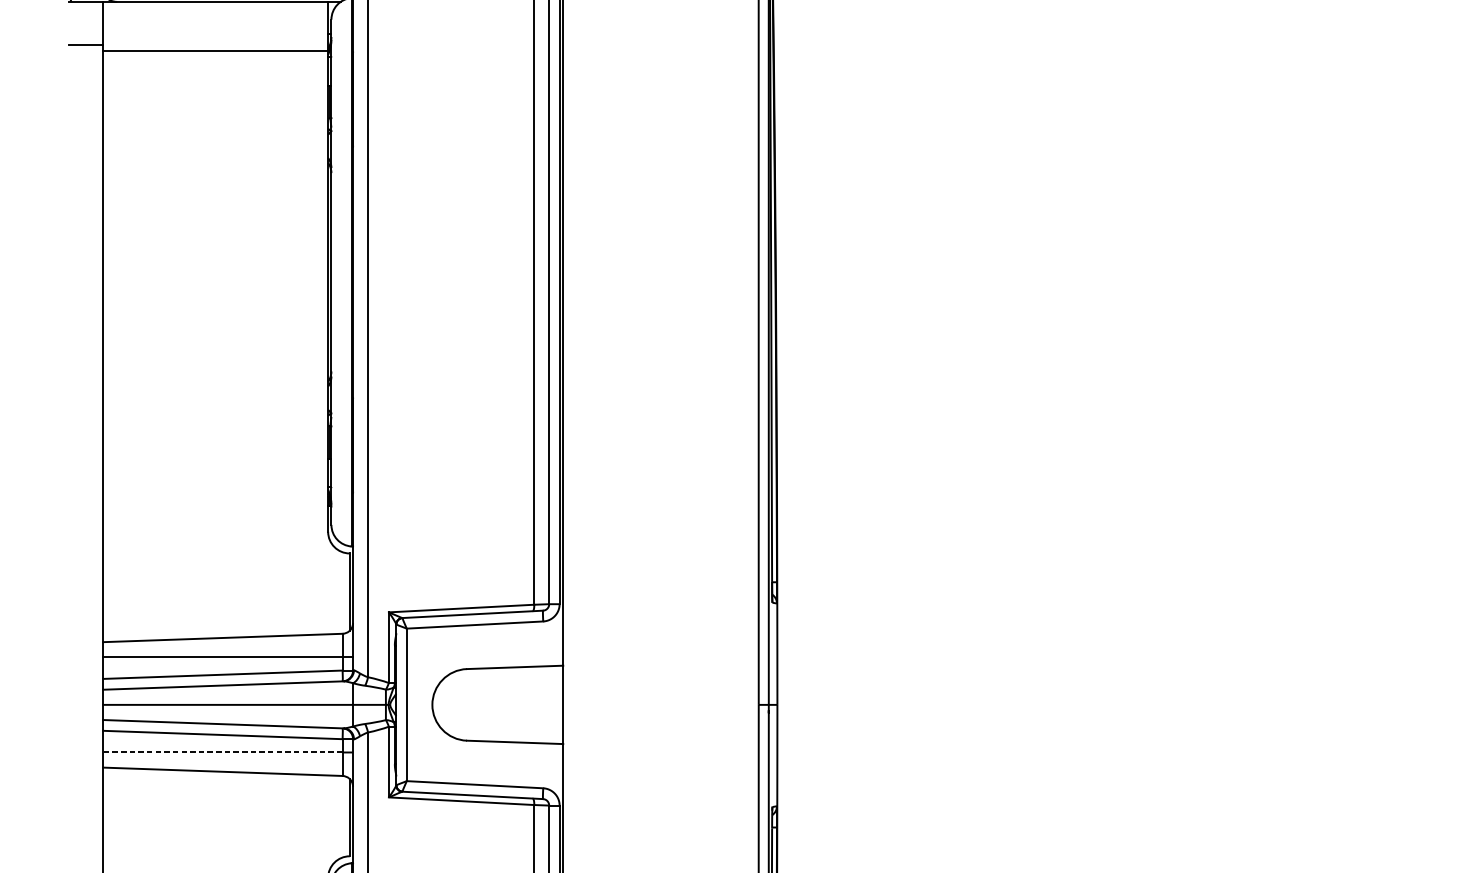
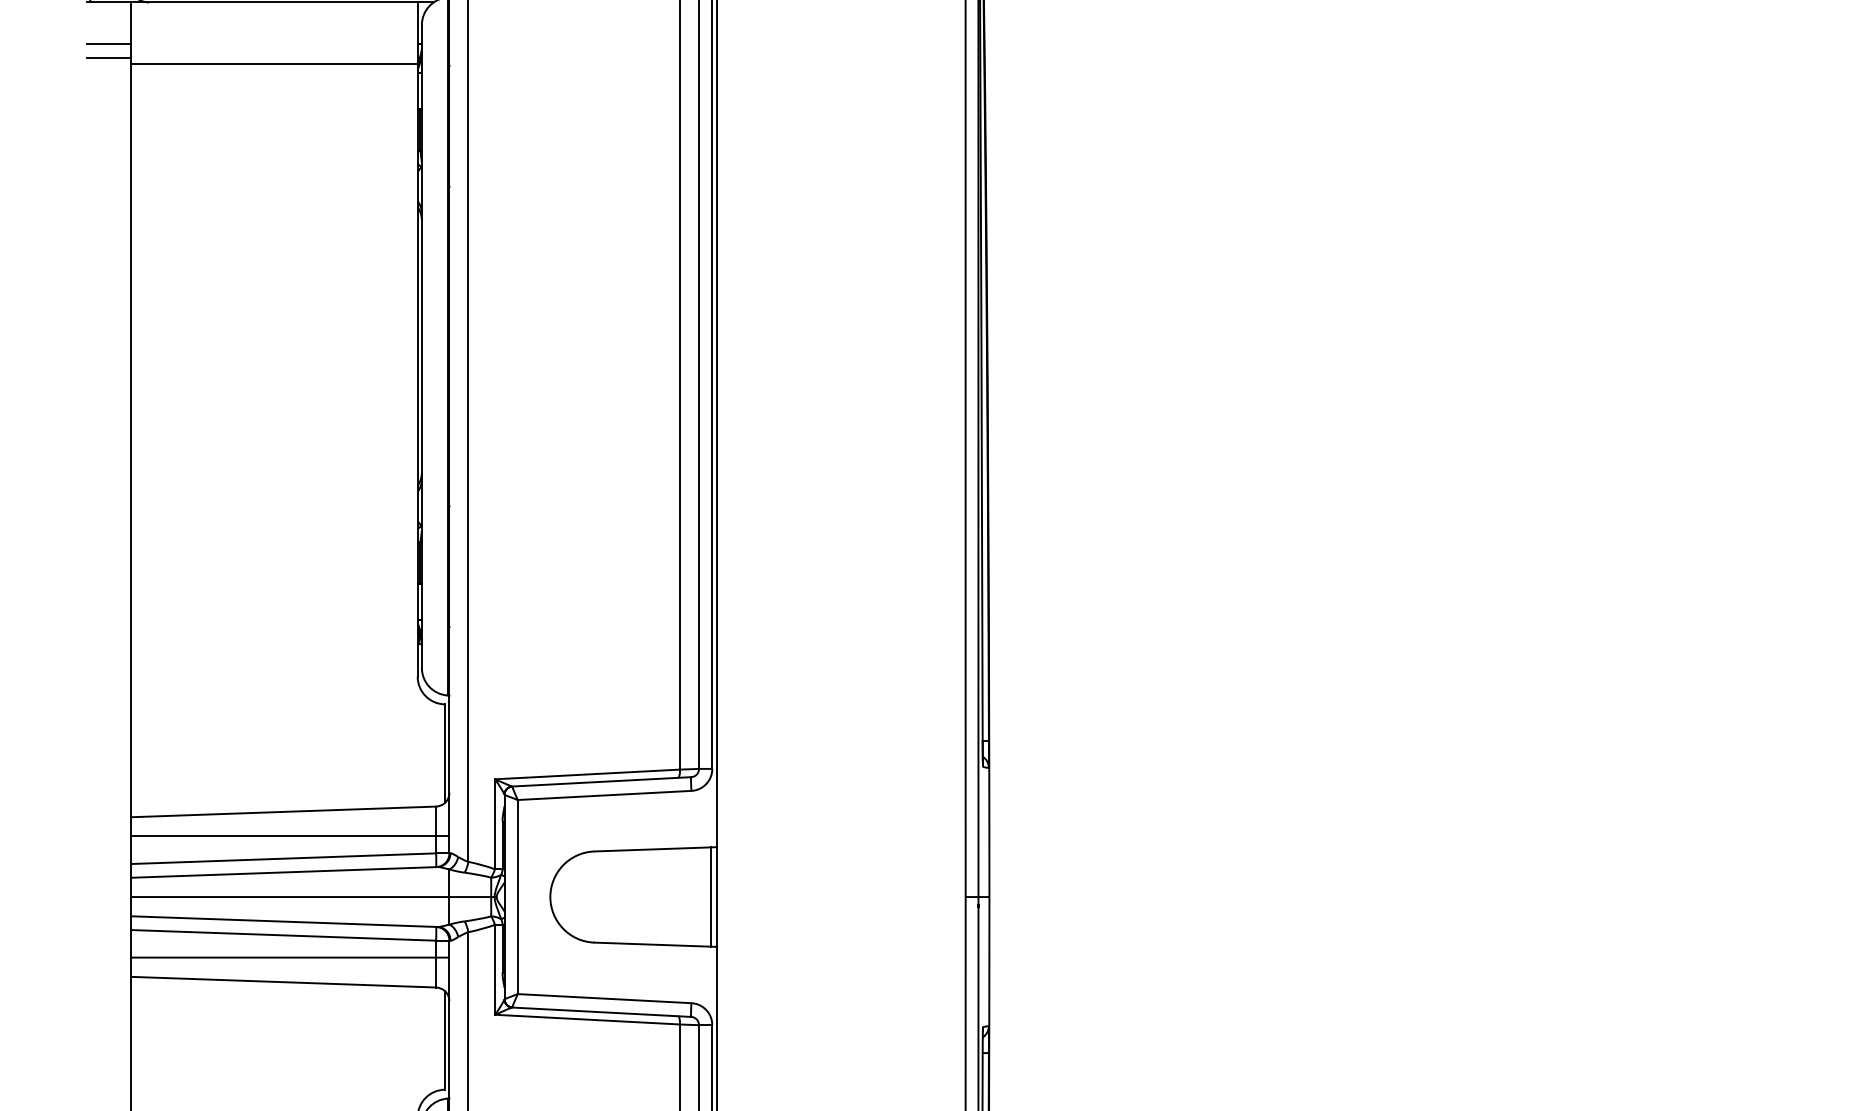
line: (85, 34) -> (109, 43), added
line: (559, 704) -> (711, 896), added
line: (222, 752) -> (283, 957), dashed -> solid

